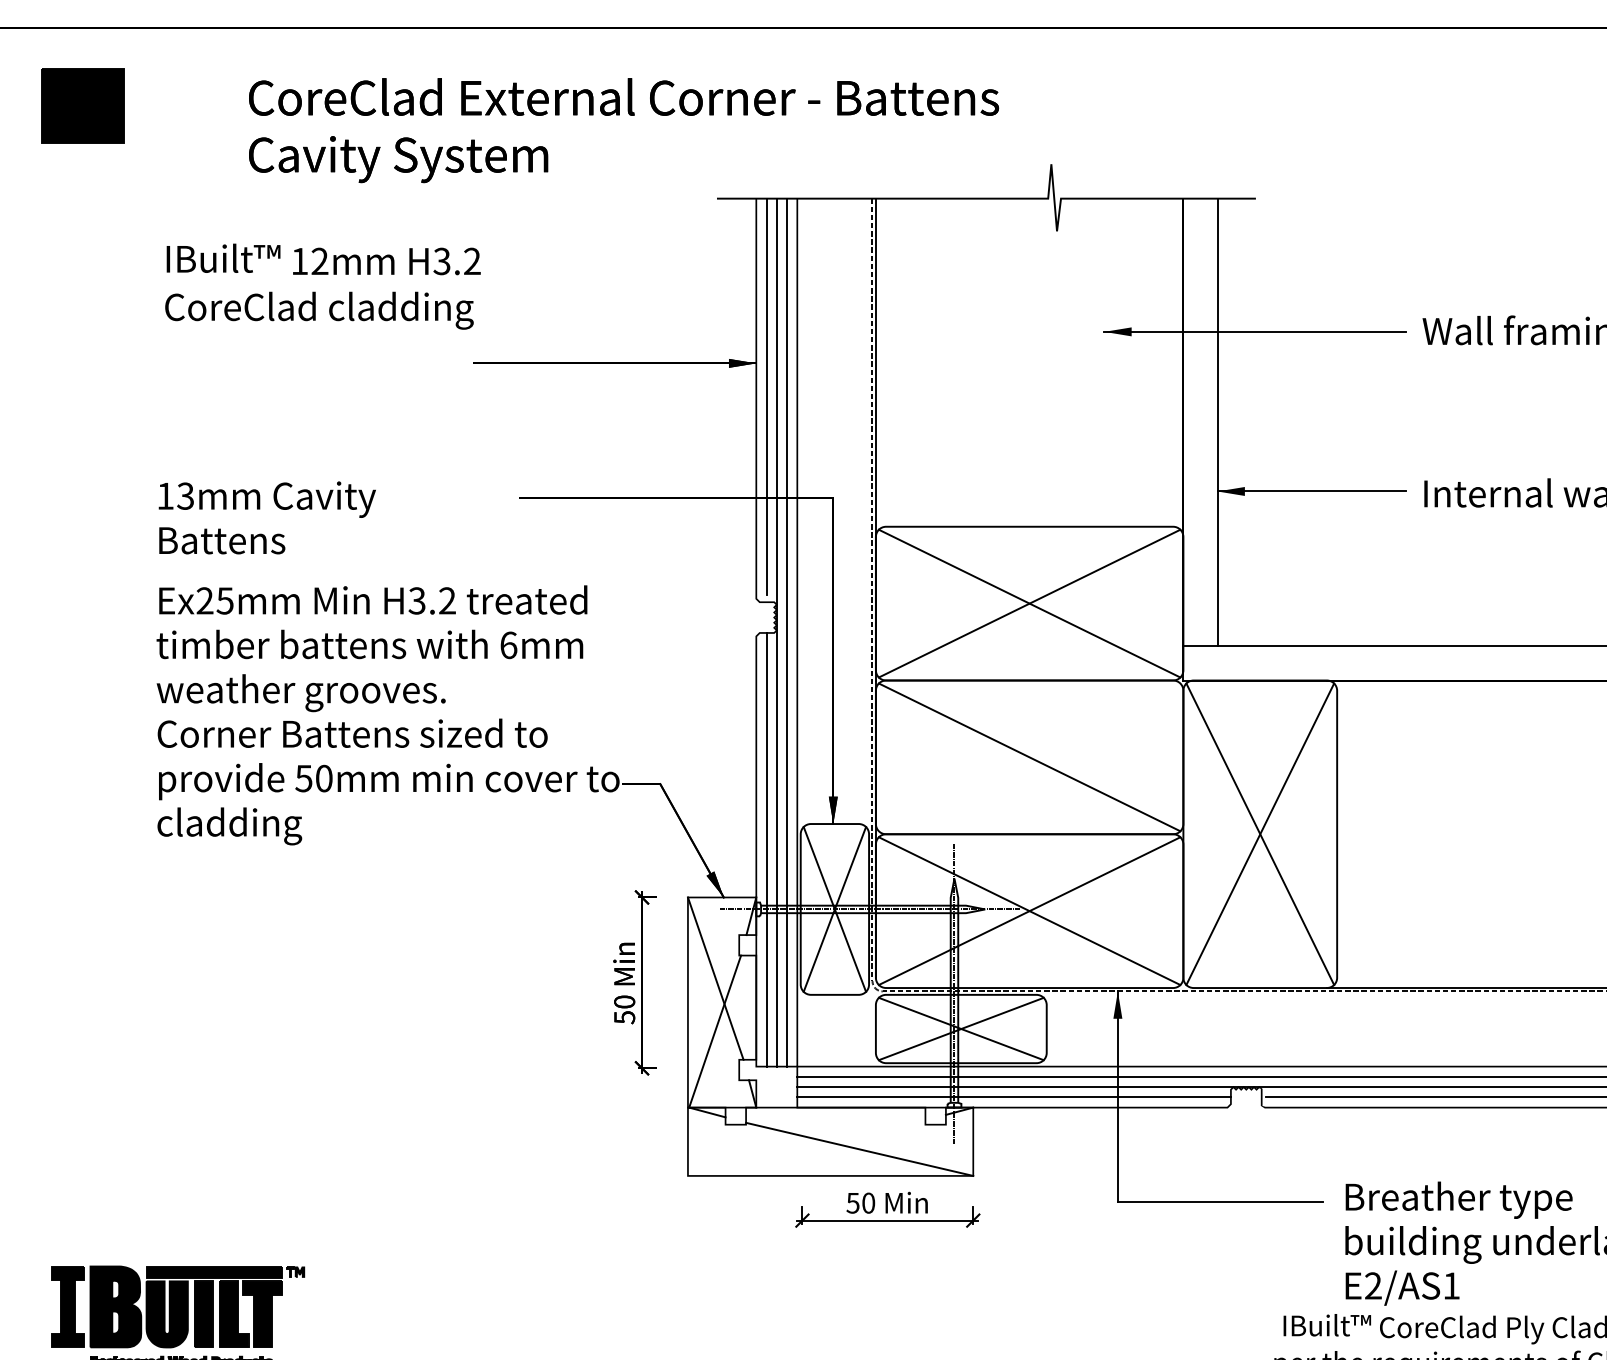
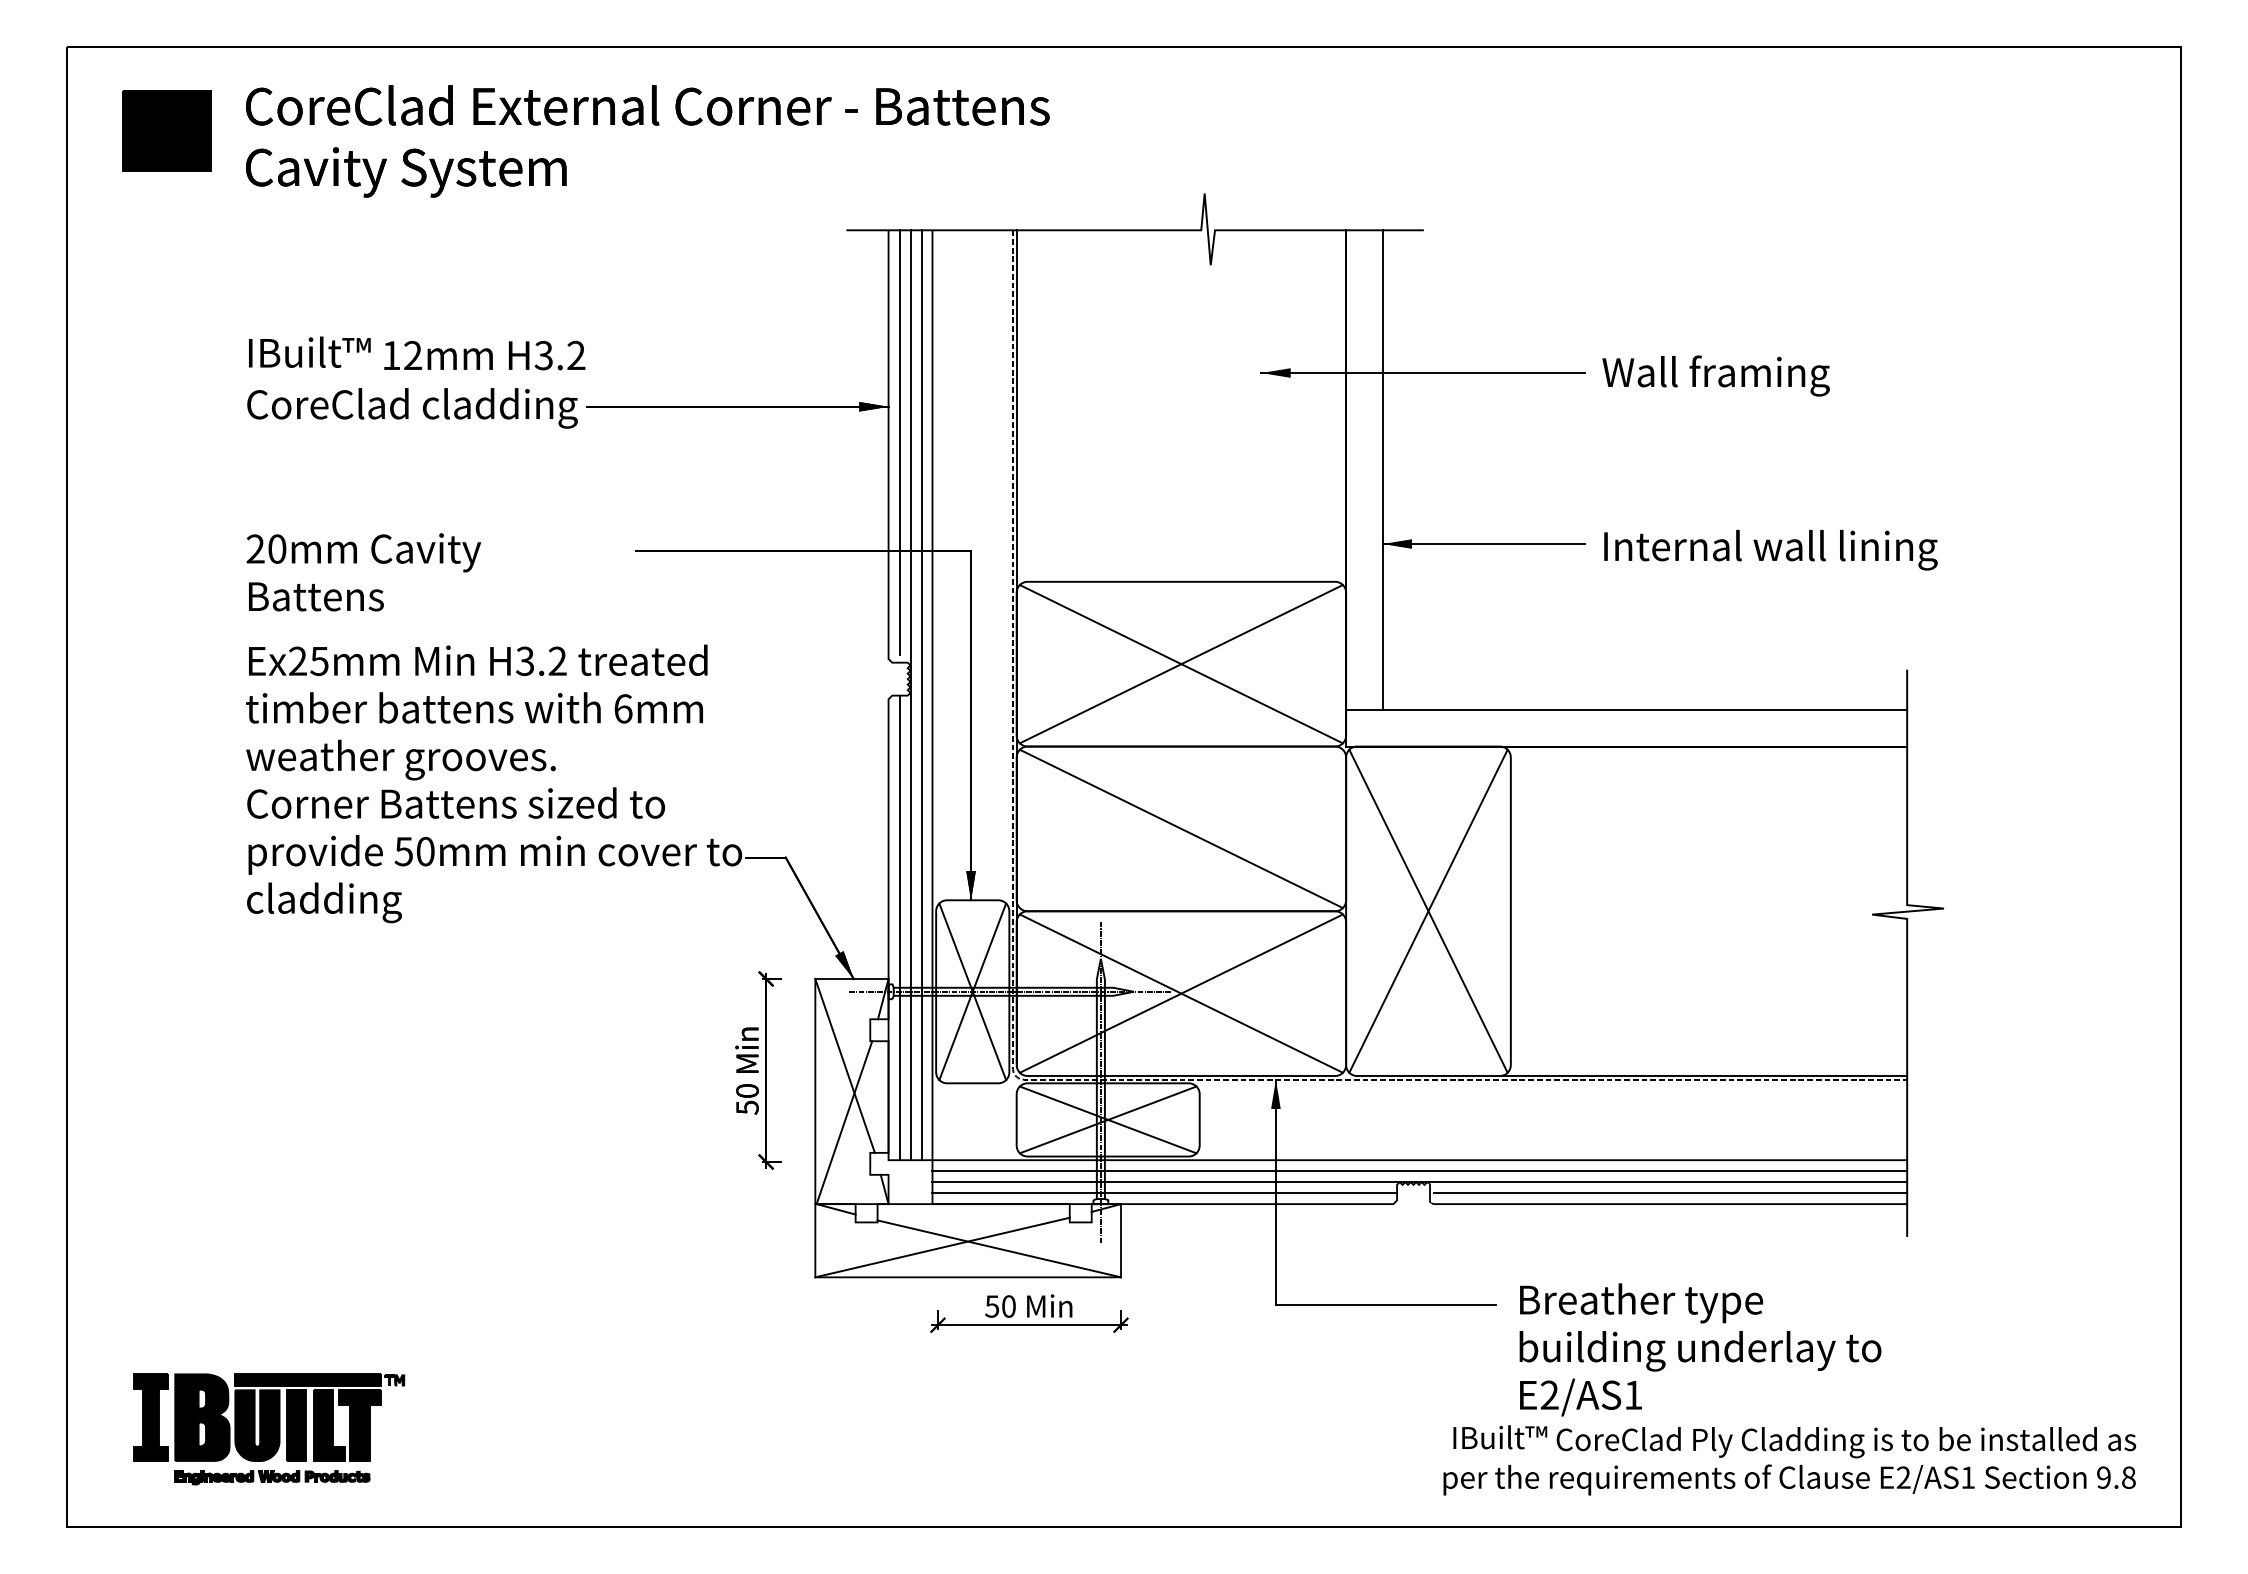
text: (623, 130) -> (647, 141), moved
text: (323, 286) -> (416, 382), moved
text: (175, 495) -> (266, 548), 13mm -> 20mm
line: (806, 1148) -> (942, 1247), added

